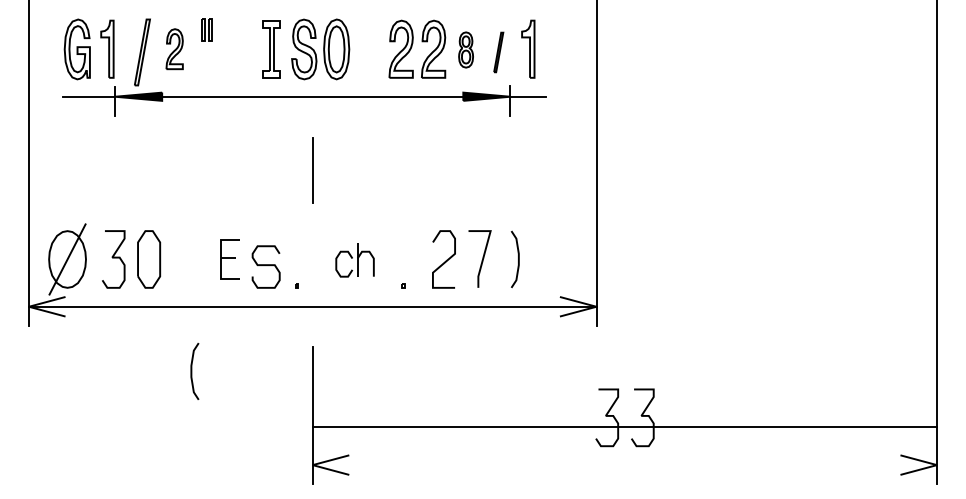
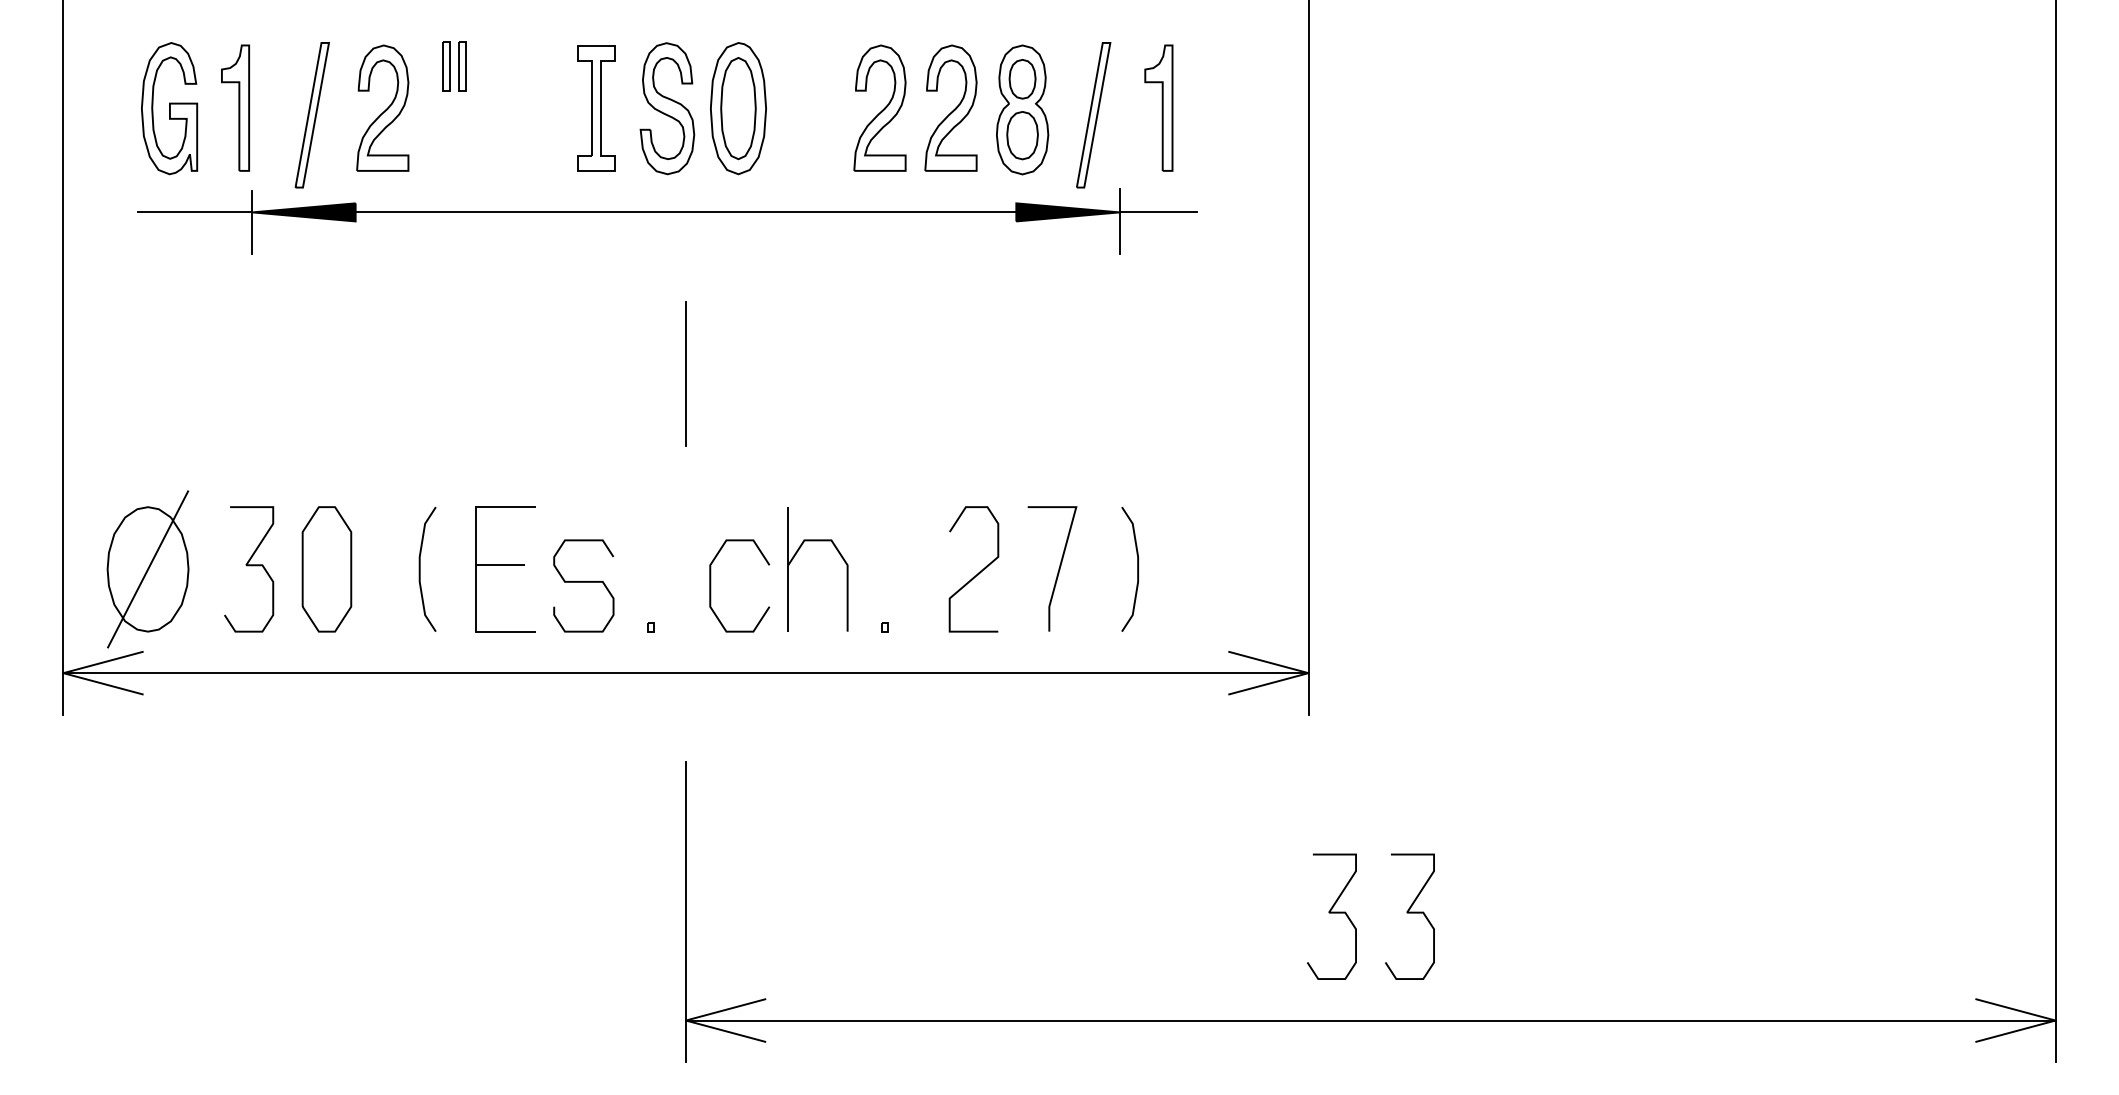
part: (174, 48) -> (382, 106), size x1.43
part: (465, 49) -> (1021, 108), size x1.67
part: (498, 52) -> (1093, 115), size x1.67
part: (229, 259) -> (503, 569), size x1.43
part: (354, 259) -> (777, 569), size x1.67
curve: (192, 370) -> (422, 567), moved
line: (624, 427) -> (1369, 1021), moved

